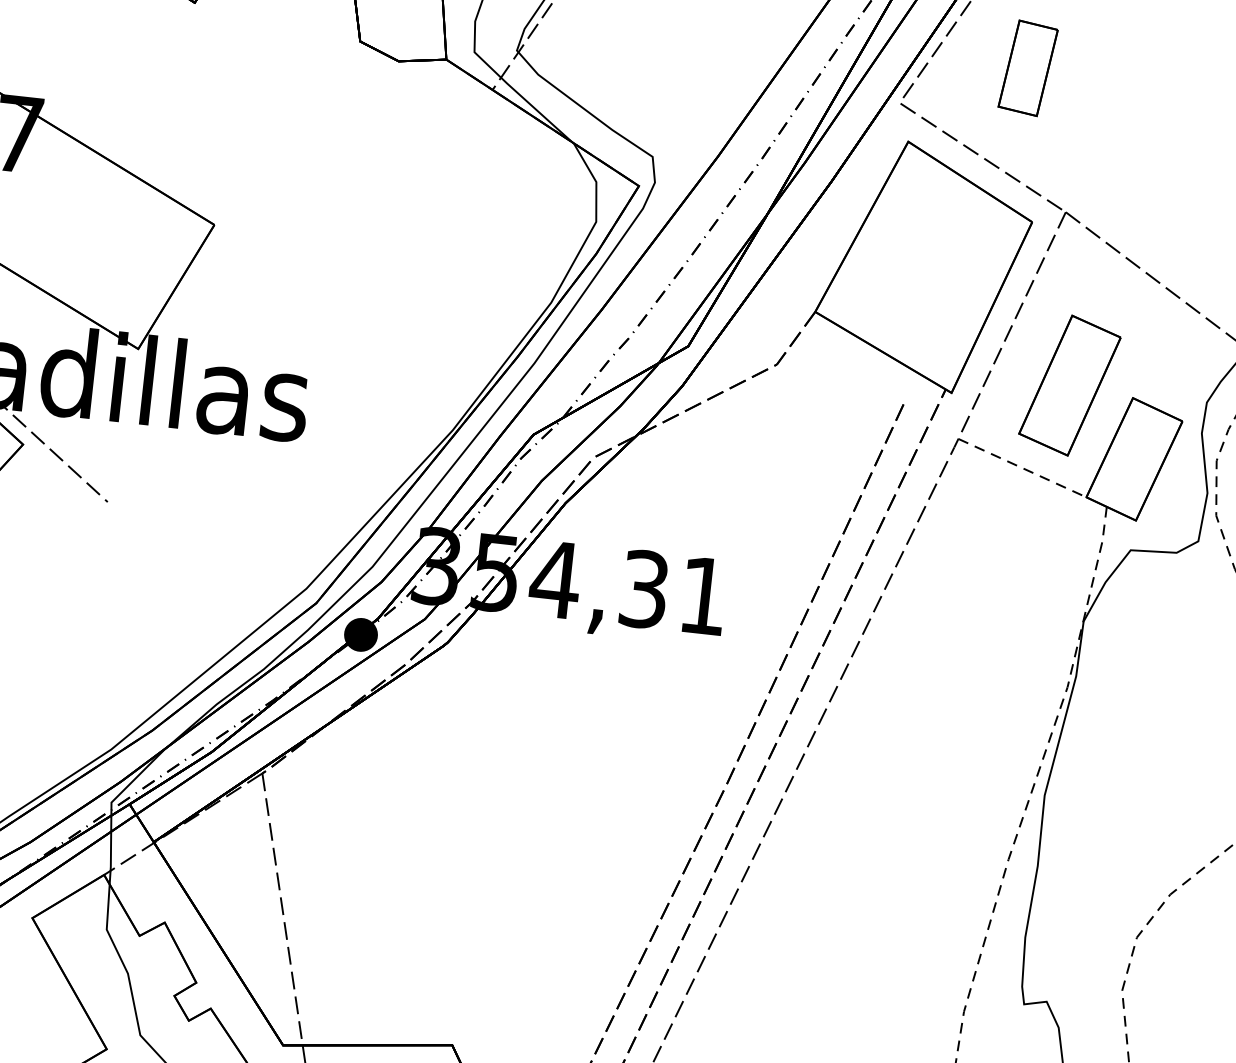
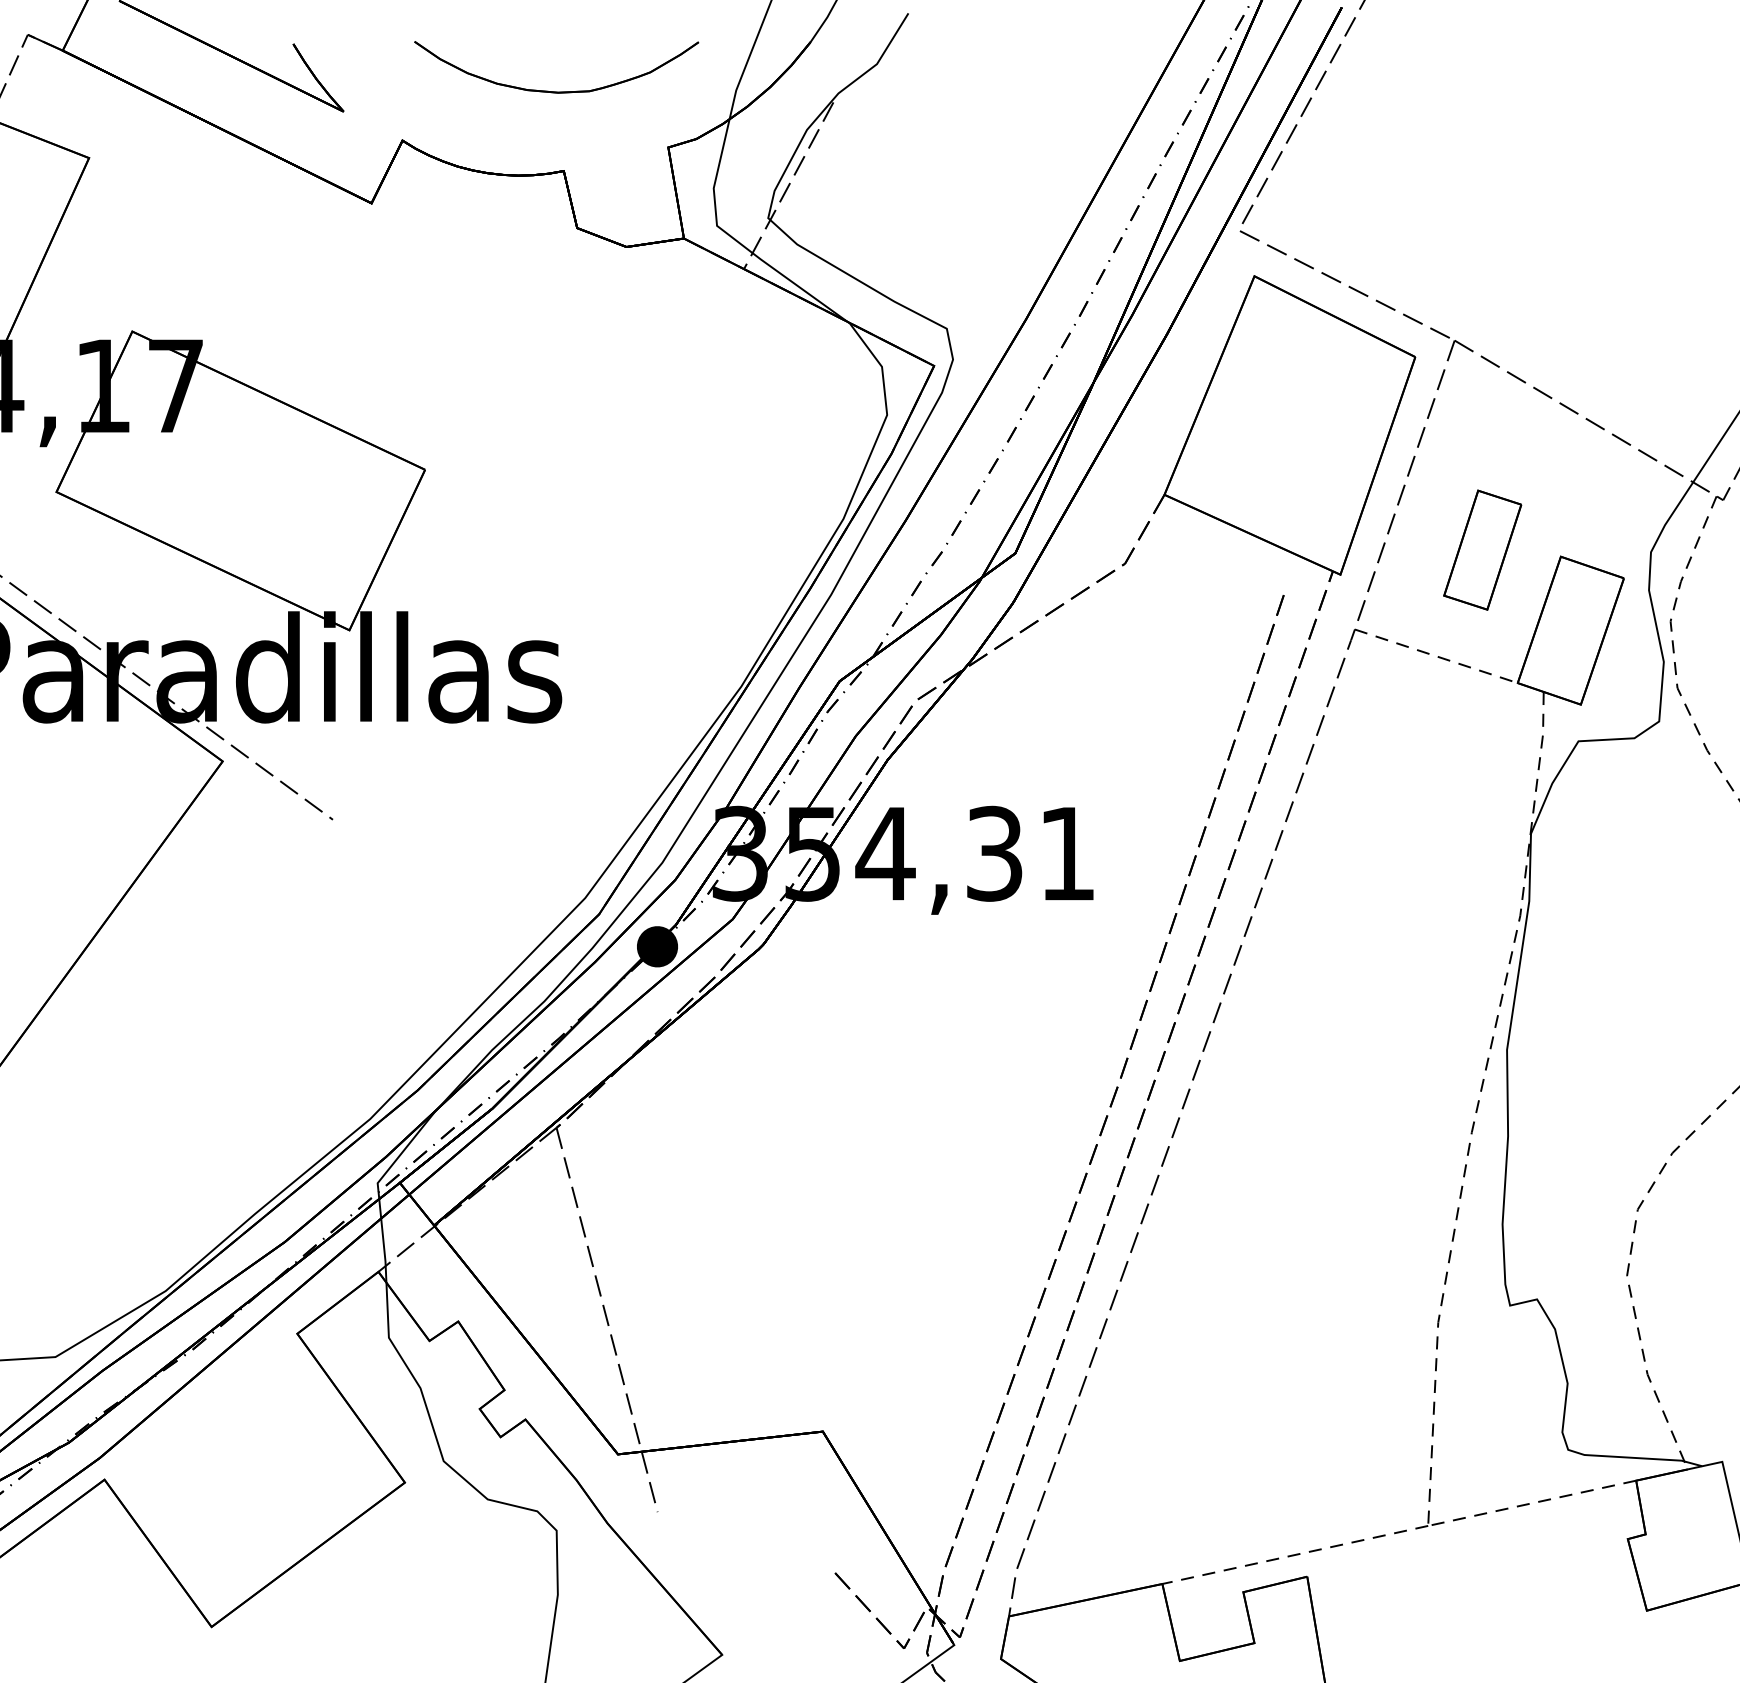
part: (1027, 67) -> (1389, 170), removed
part: (1069, 385) -> (1482, 550), size x0.7

